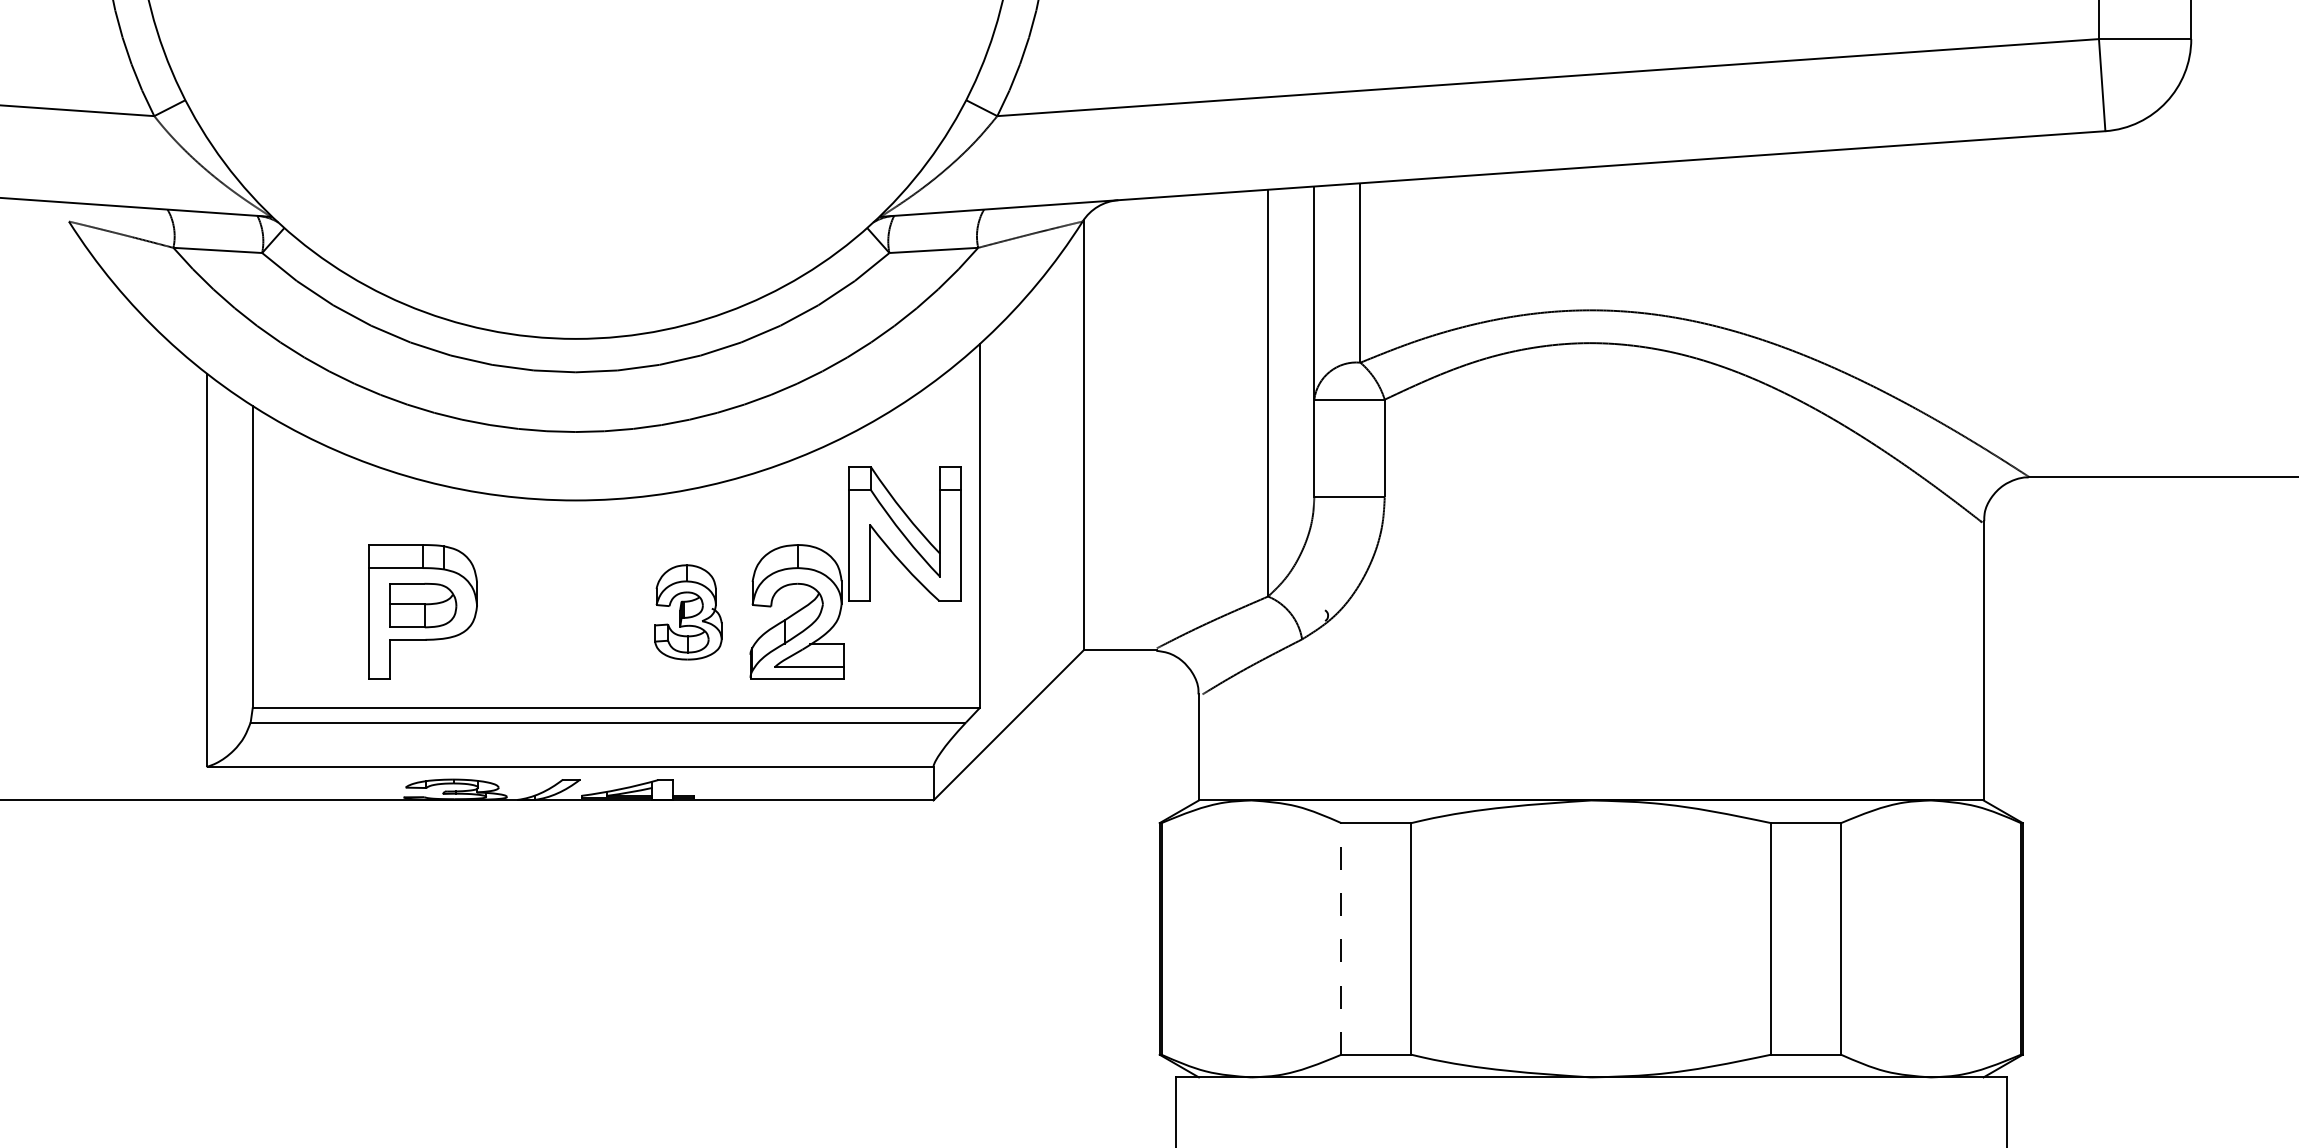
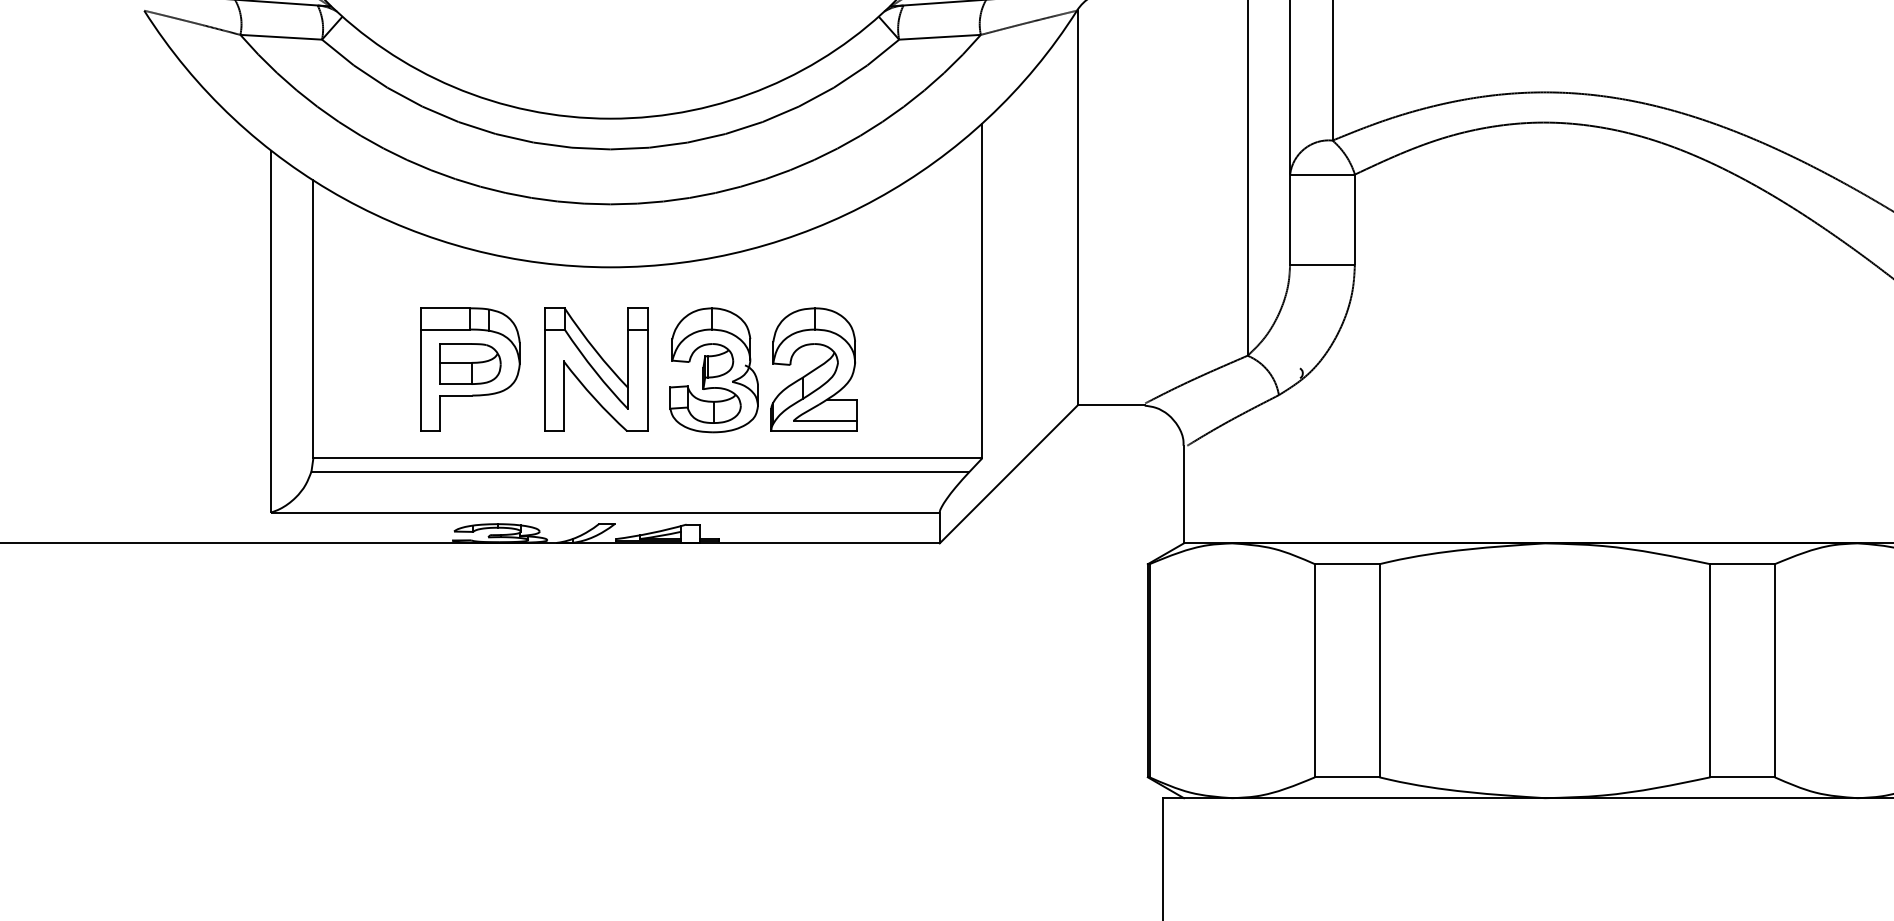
part: (904, 533) -> (595, 369), moved
part: (688, 612) -> (714, 370), size x1.43
line: (1341, 938) -> (1315, 670), dashed -> solid

